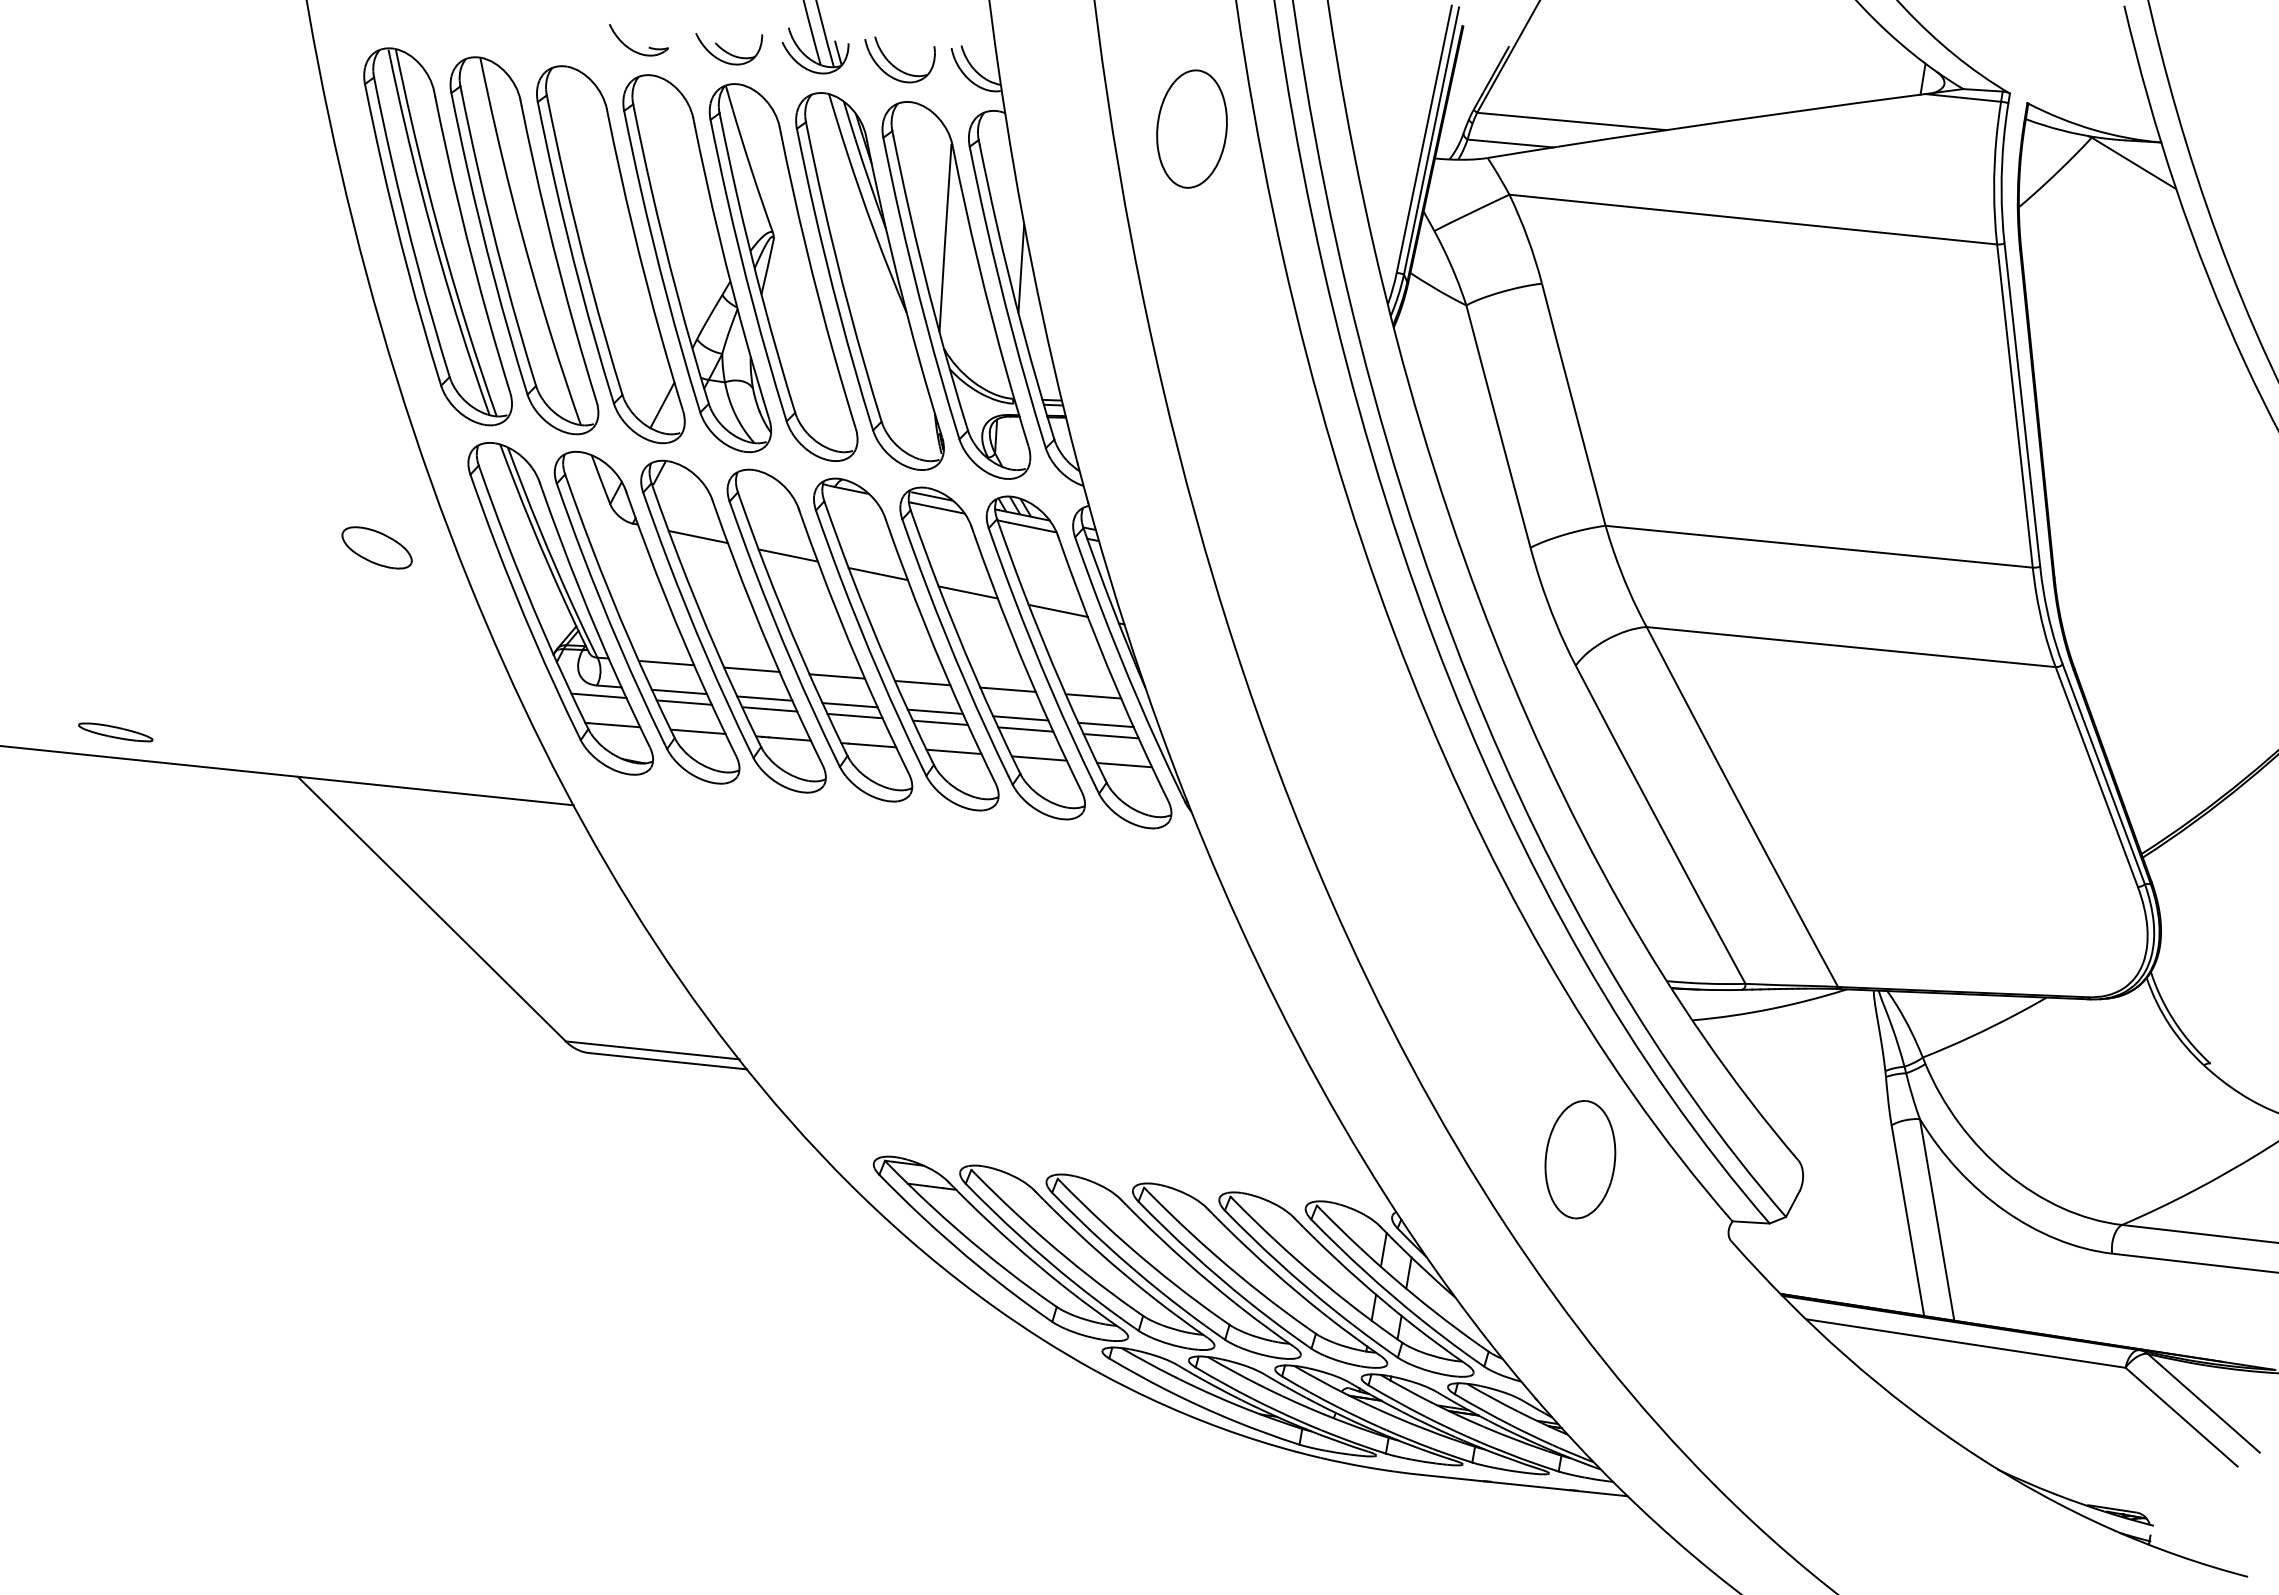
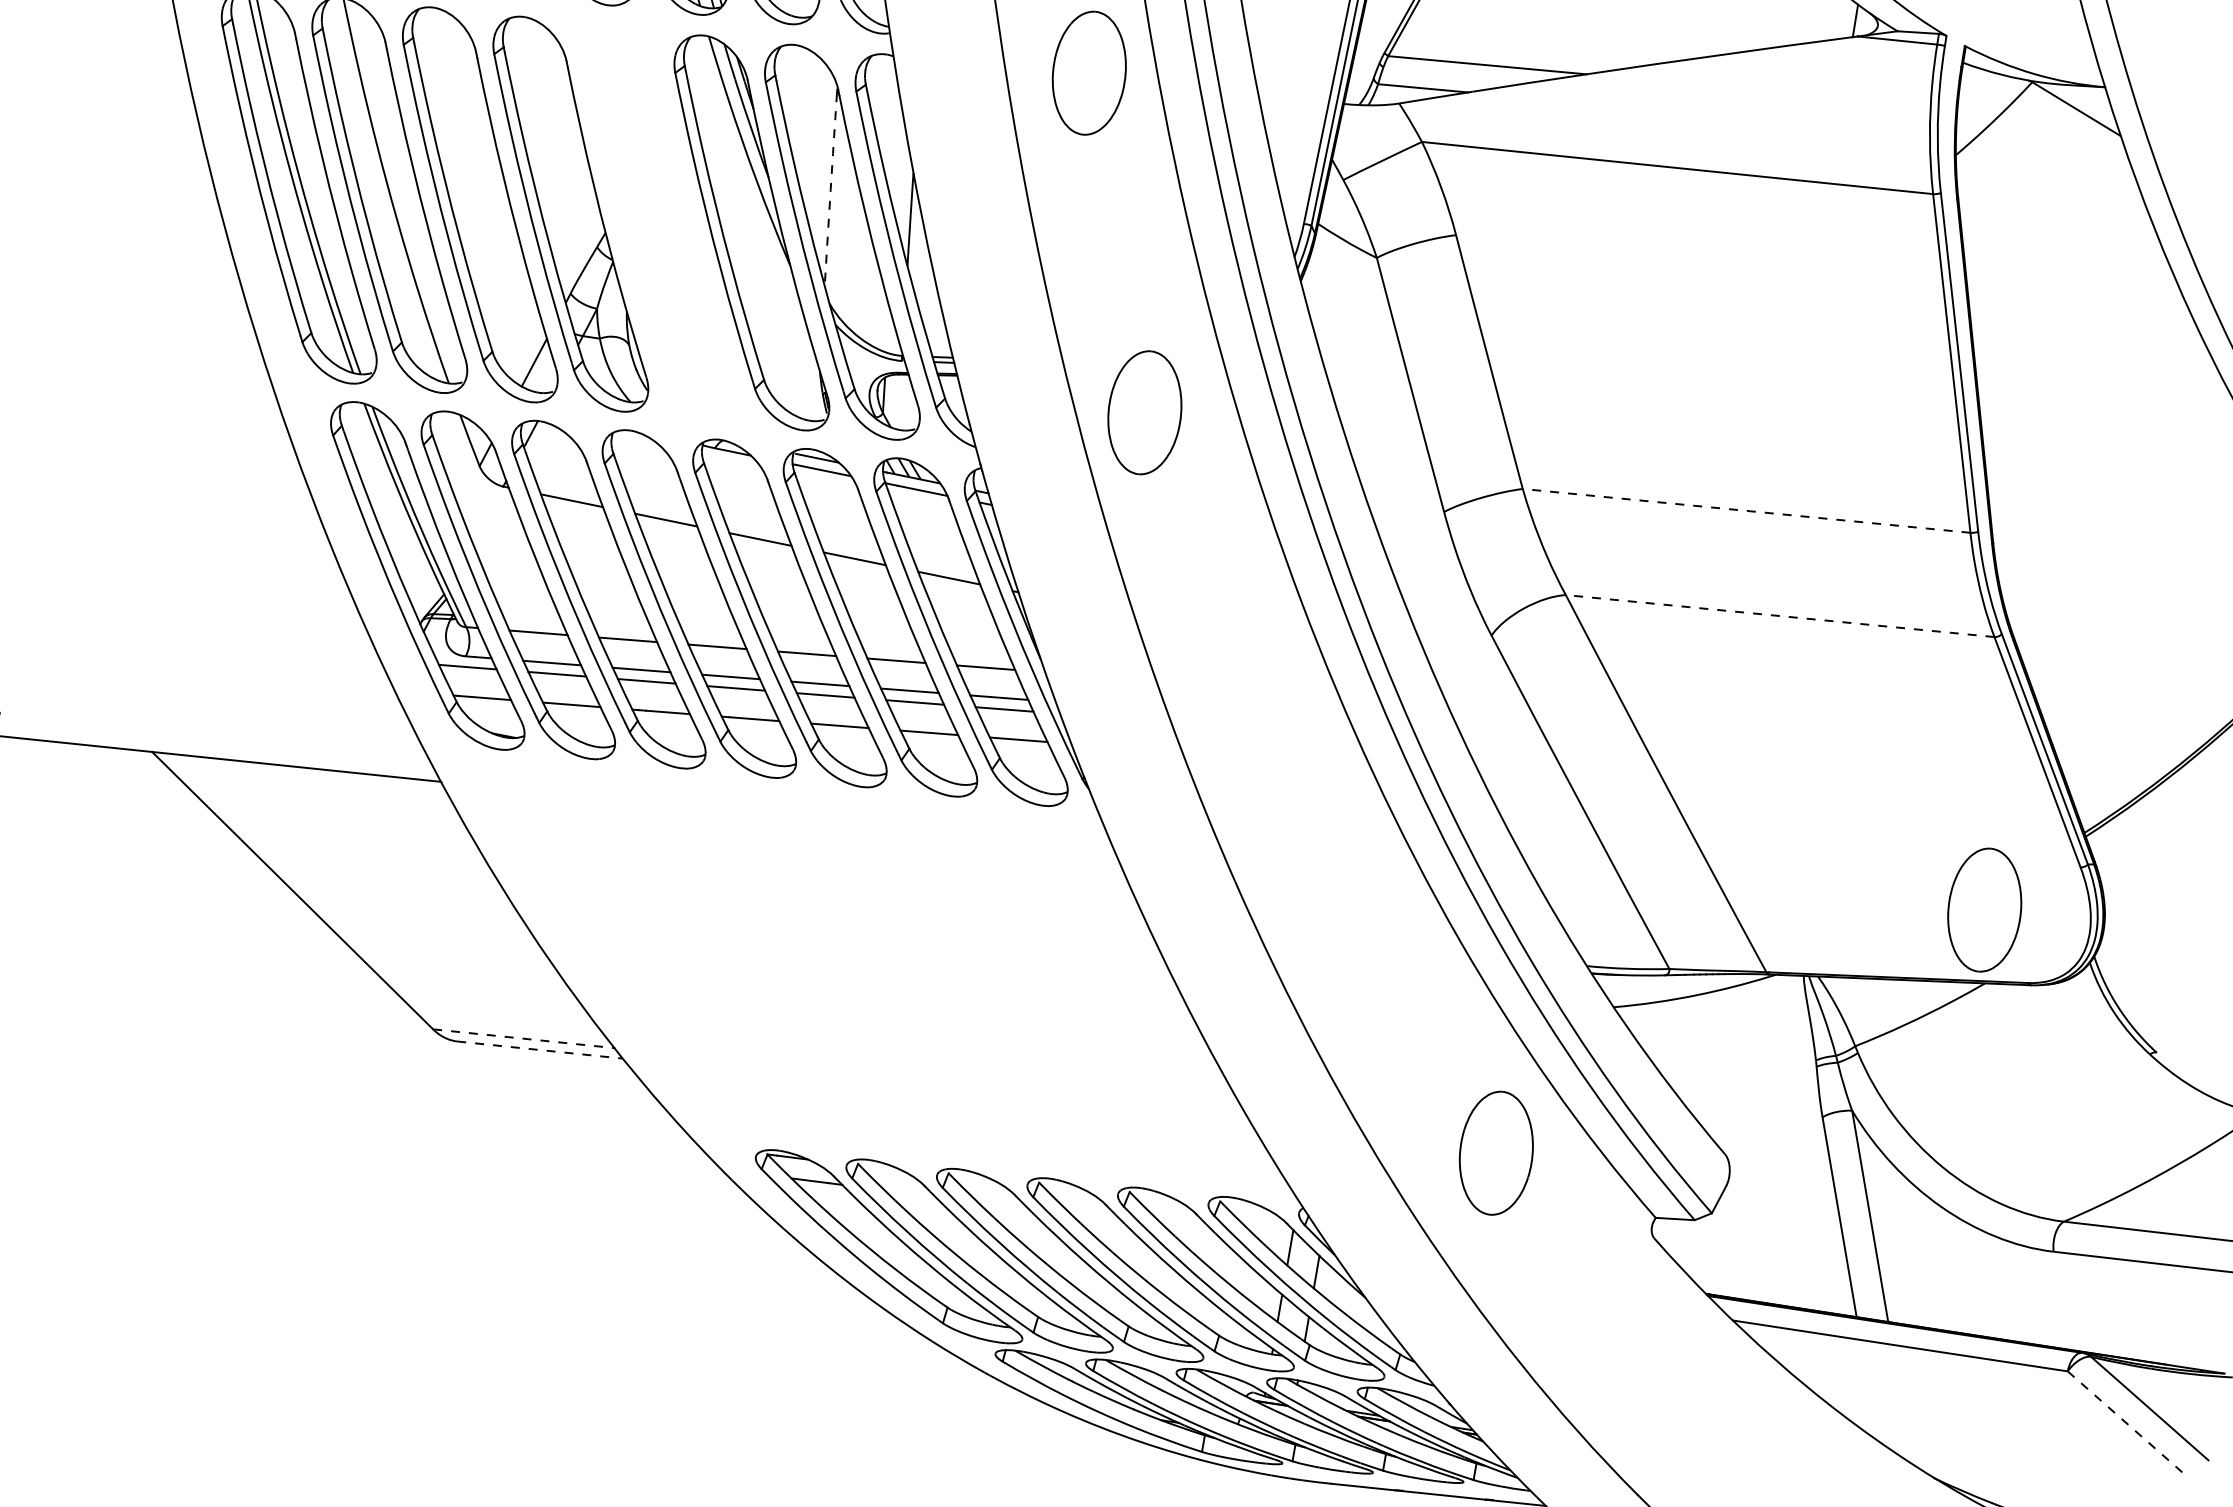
arc: (945, 240) -> (830, 189), solid -> dashed
part: (783, 272) -> (661, 223), removed
part: (1244, 452) -> (1144, 412), added
line: (1819, 546) -> (1746, 510), solid -> dashed
part: (376, 547) -> (234, 511), removed
line: (1850, 647) -> (1779, 616), solid -> dashed
part: (2046, 927) -> (1984, 909), added
line: (653, 1050) -> (524, 1038), solid -> dashed
line: (668, 1061) -> (540, 1050), solid -> dashed
line: (2181, 1417) -> (2126, 1423), solid -> dashed

